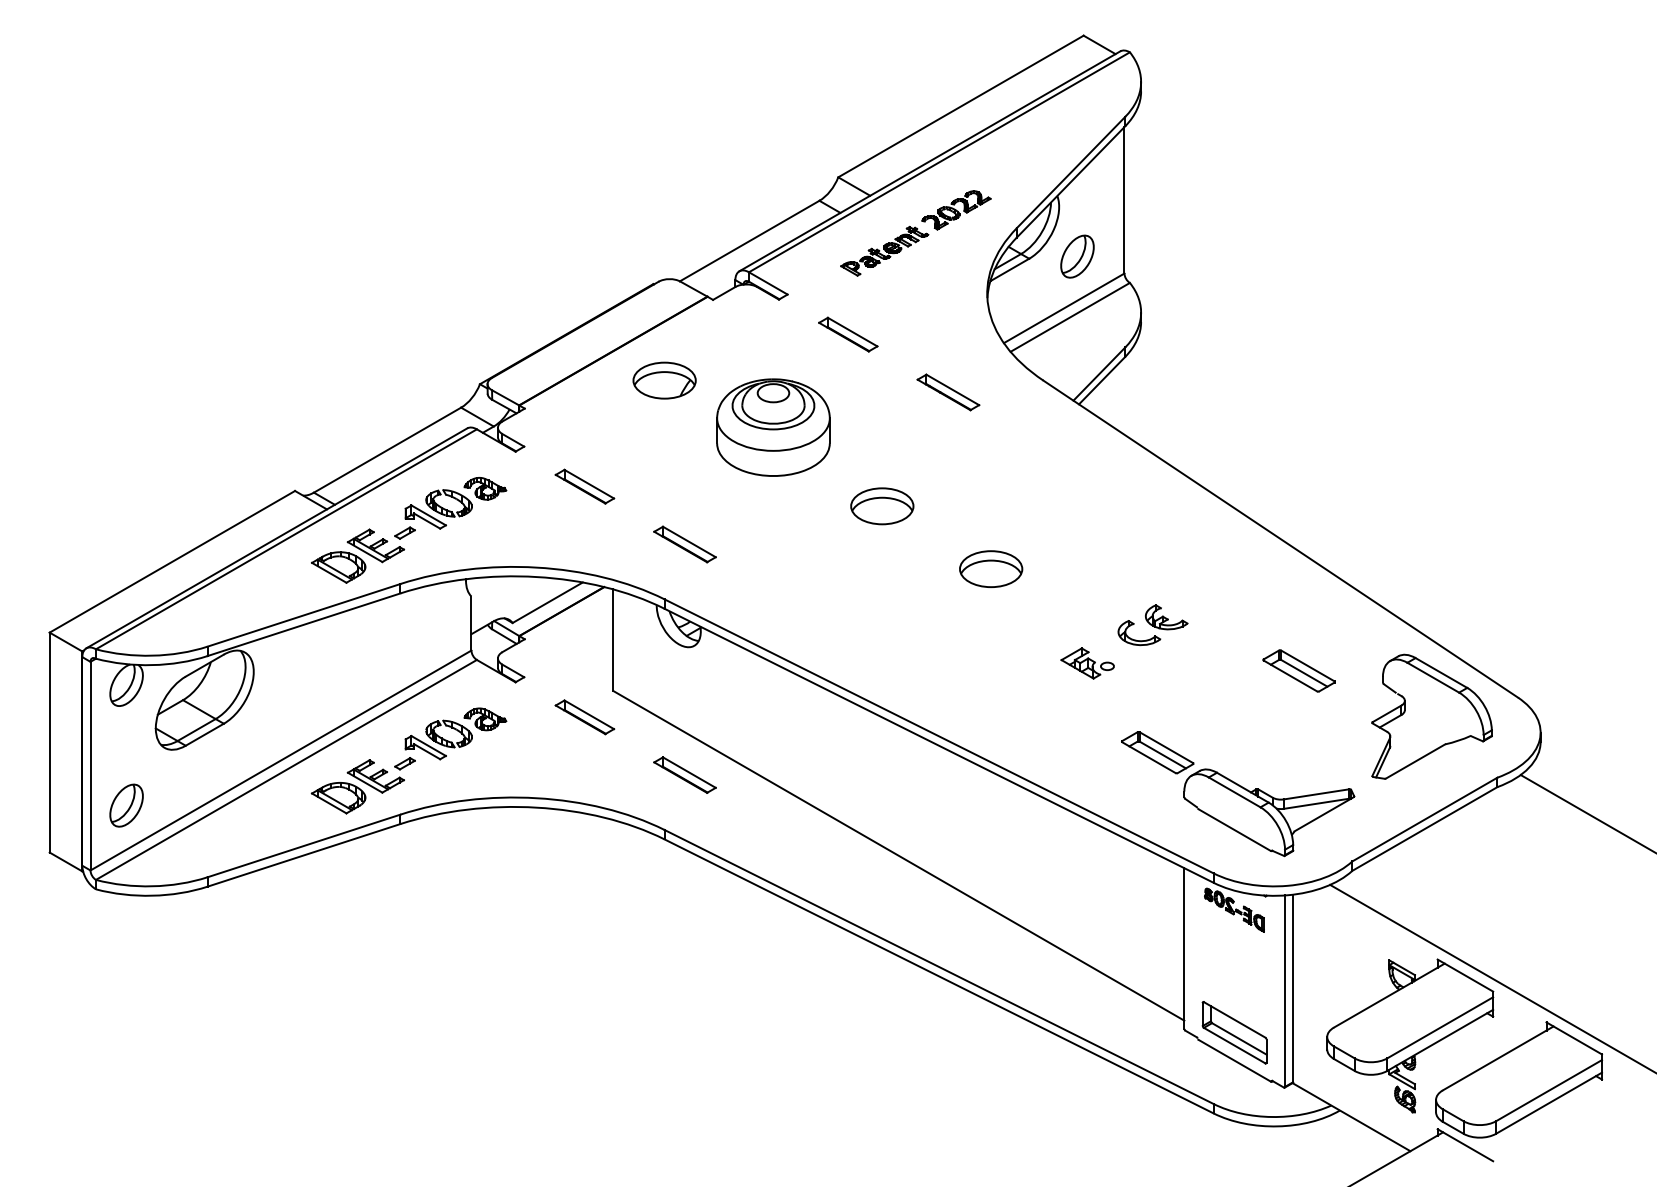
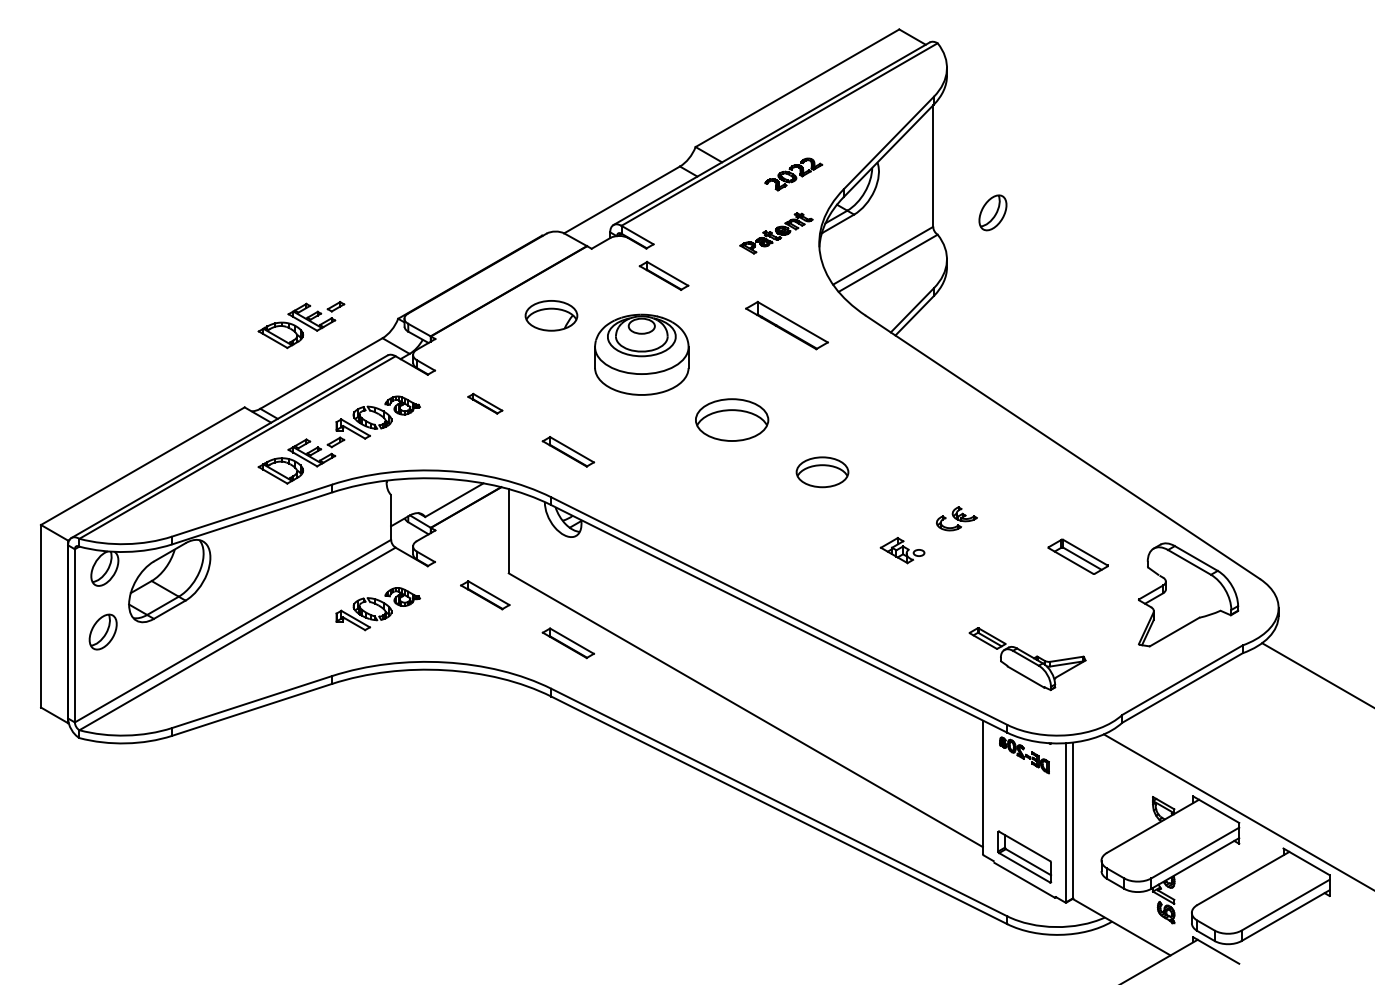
part: (884, 250) -> (776, 232), moved
part: (1077, 256) -> (992, 212), moved
part: (848, 334) -> (664, 275), moved
part: (948, 392) -> (787, 325), size x1.6
part: (584, 486) -> (484, 403), size x0.7
part: (882, 506) -> (732, 420), size x1.4
part: (1152, 625) -> (956, 519), size x0.7
part: (362, 785) -> (300, 324), moved
part: (1238, 794) -> (1027, 659), size x0.6
part: (126, 805) -> (103, 631), moved

